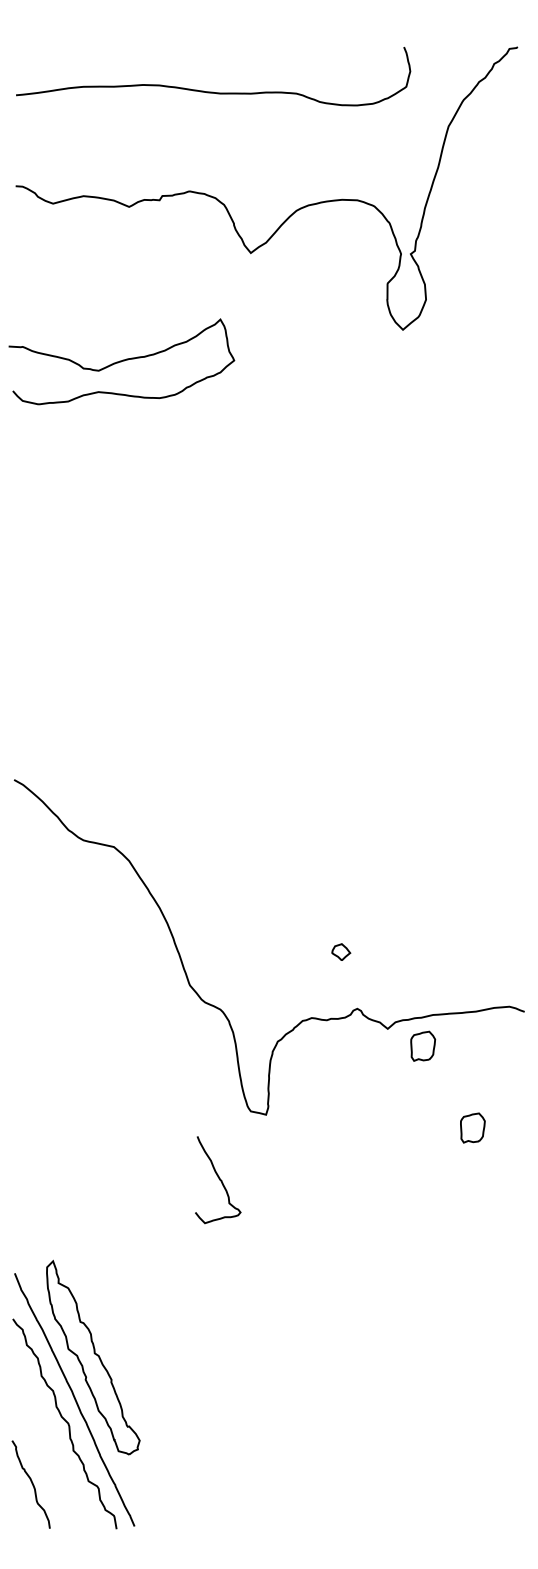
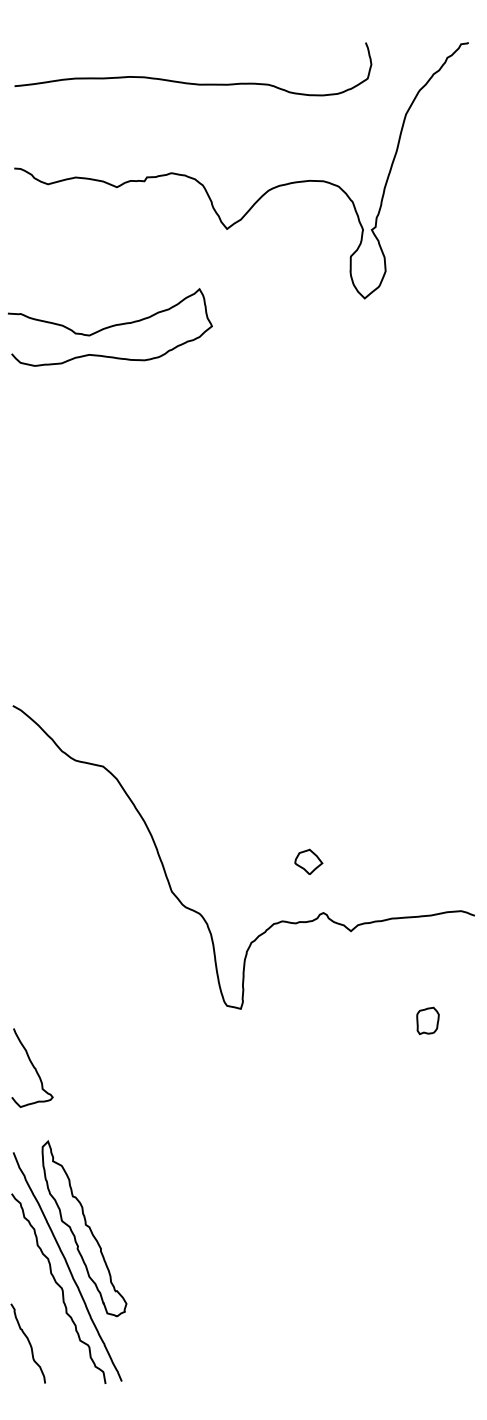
part: (340, 951) -> (308, 861), size x1.67
part: (422, 1045) -> (382, 946), removed
curve: (218, 1178) -> (32, 1066), moved

